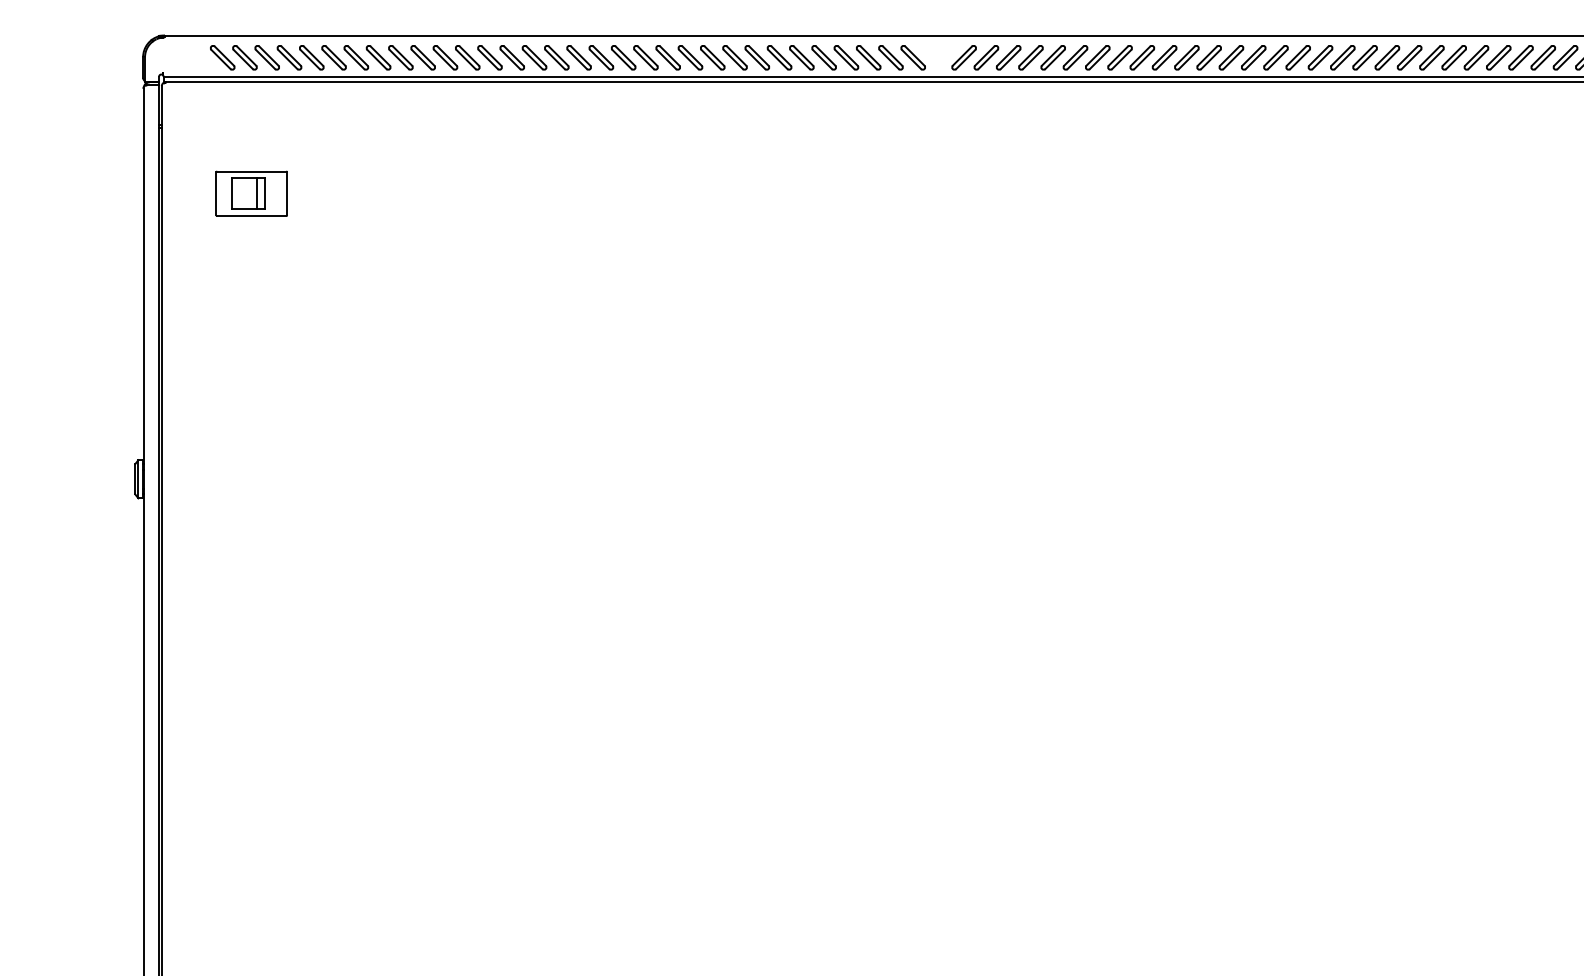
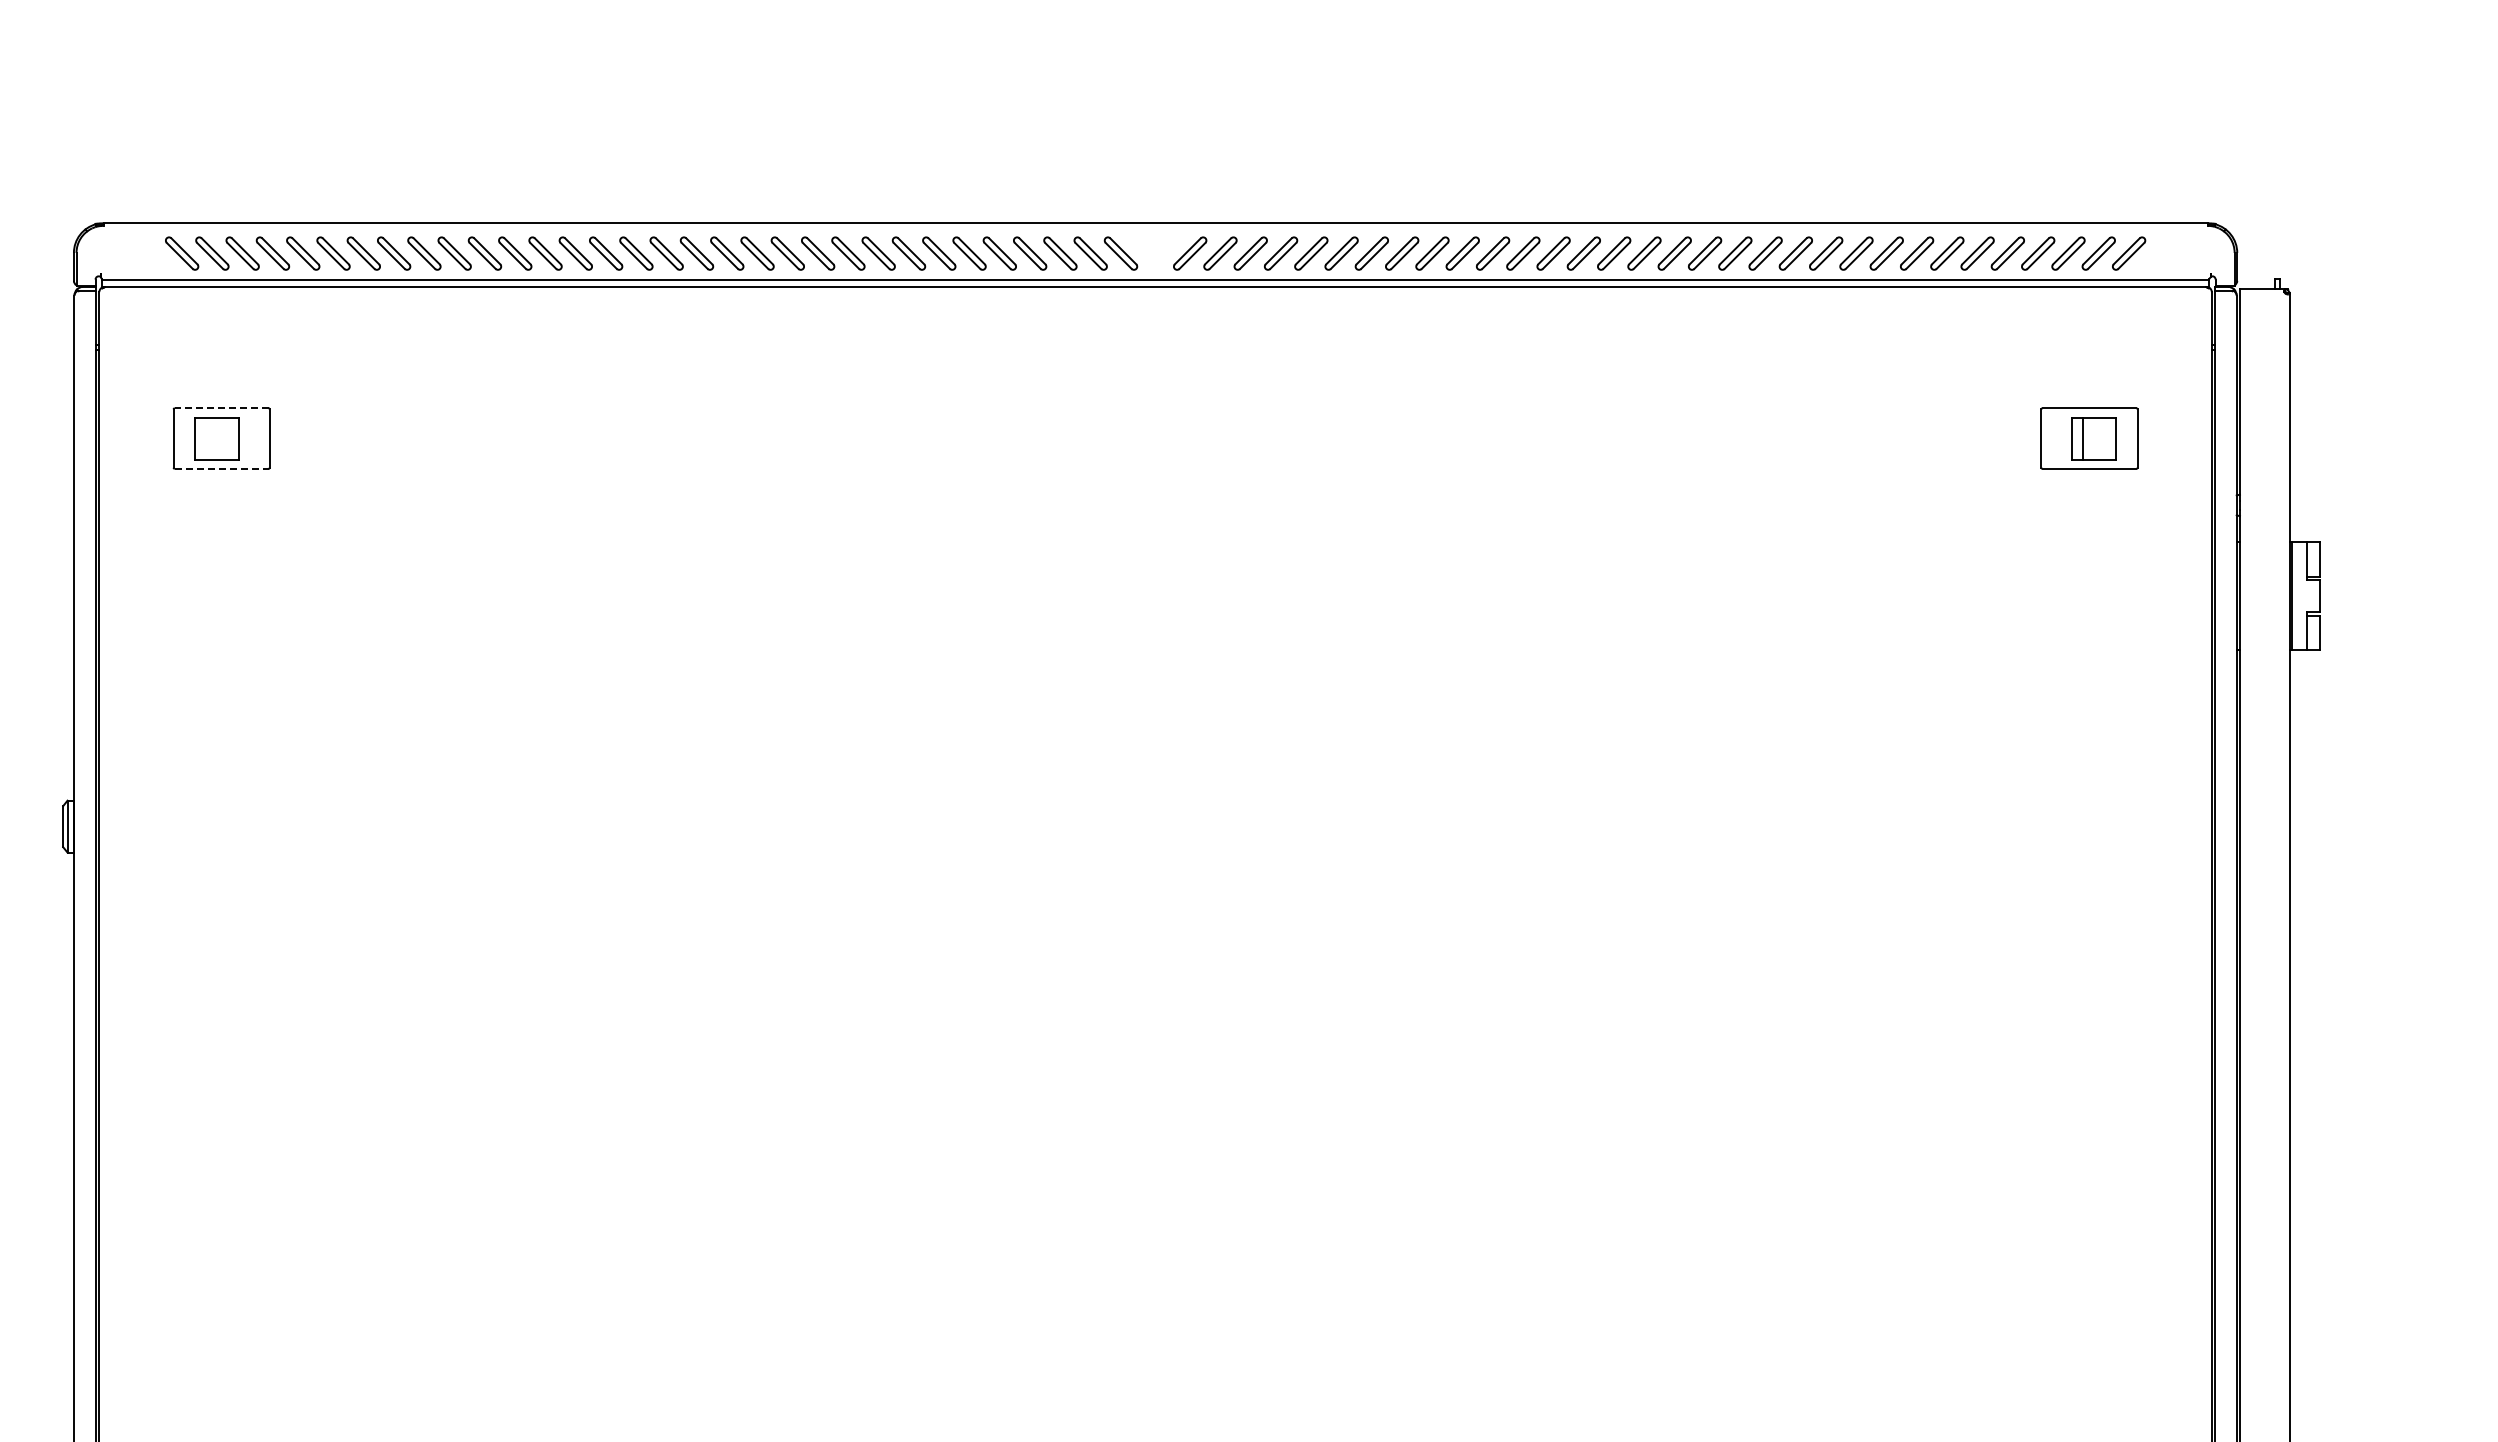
line: (251, 171) -> (221, 408), solid -> dashed
line: (256, 193) -> (228, 438), removed
line: (251, 215) -> (221, 468), solid -> dashed

